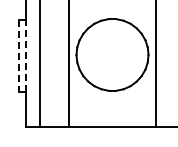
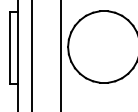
line: (18, 55) -> (10, 47), dashed -> solid
line: (25, 55) -> (17, 47), dashed -> solid

